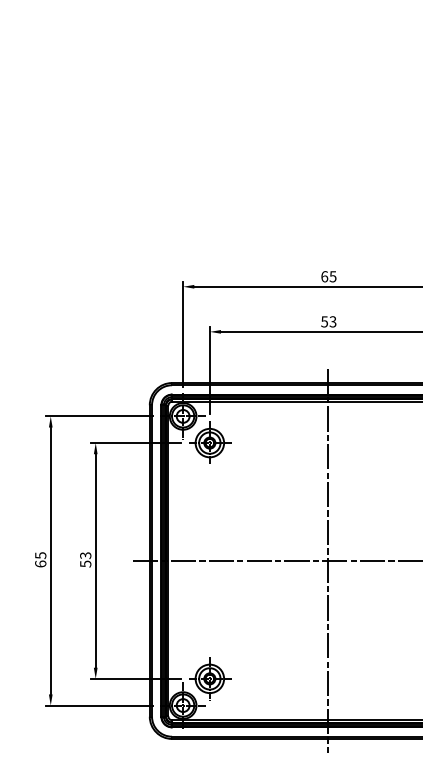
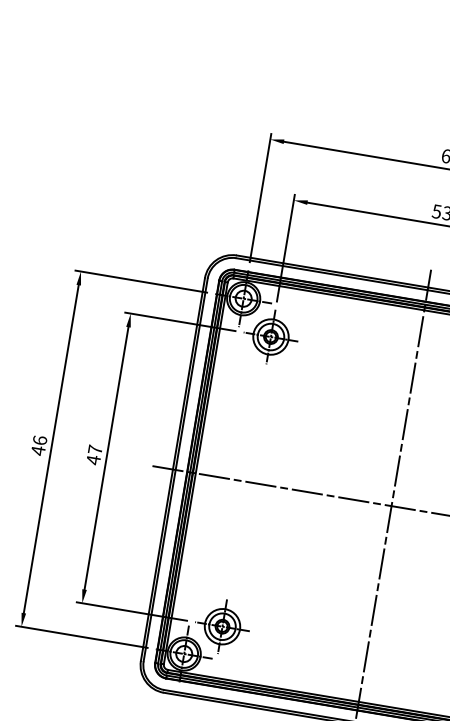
text: (40, 559) -> (38, 445), 65 -> 46
text: (85, 559) -> (94, 454), 53 -> 47

